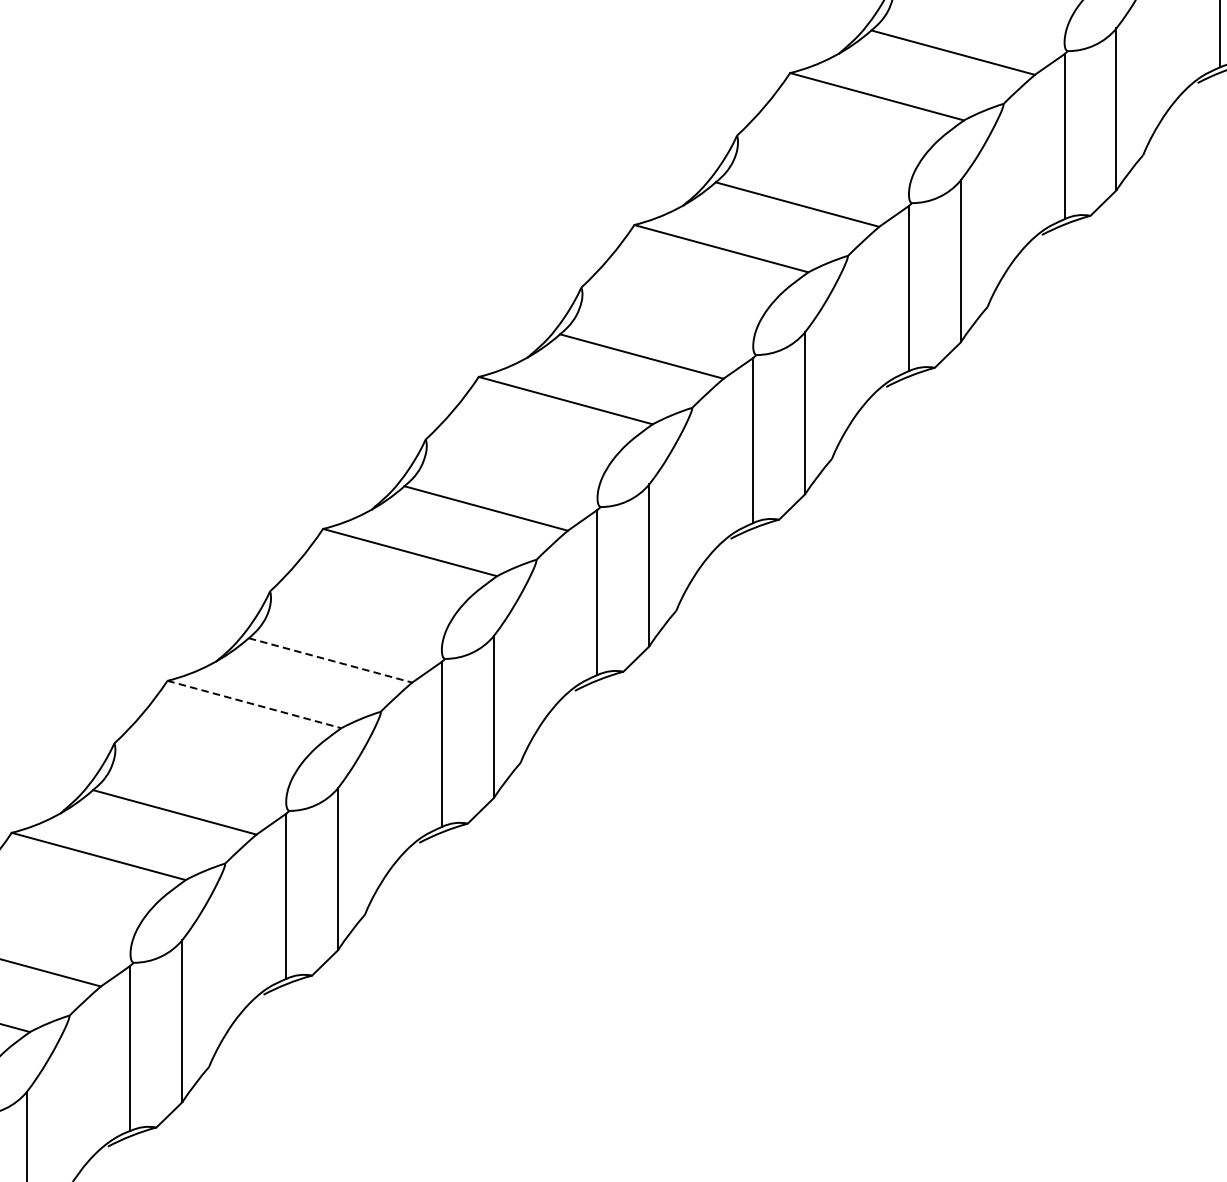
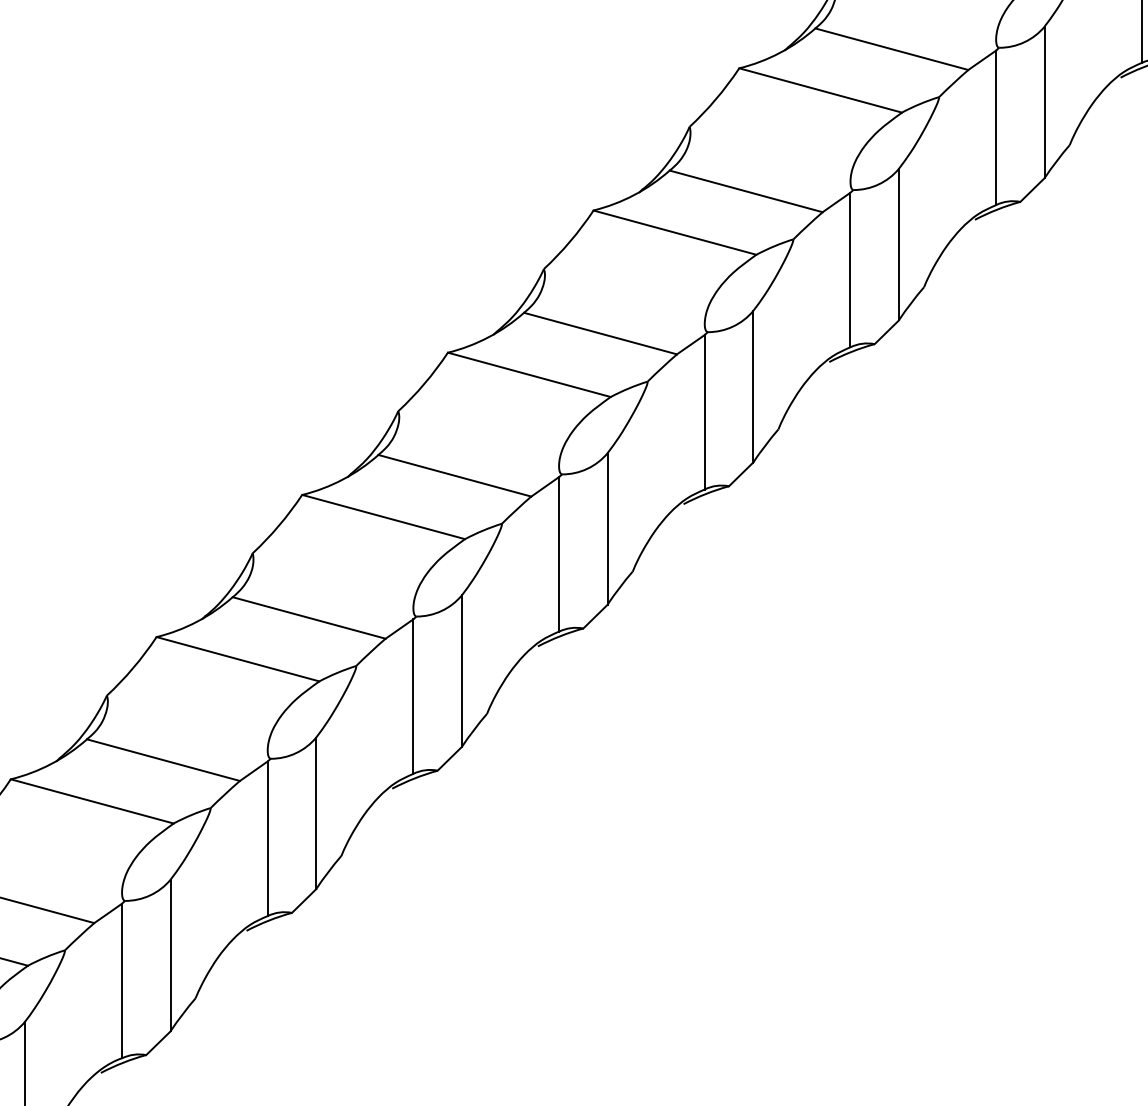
line: (330, 660) -> (309, 618), dashed -> solid
line: (254, 704) -> (238, 659), dashed -> solid

